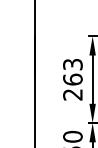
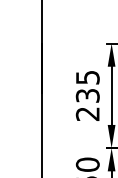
text: (72, 72) -> (87, 87), 263 -> 235

